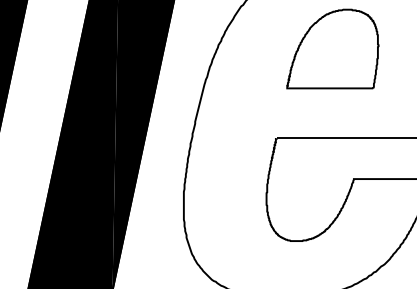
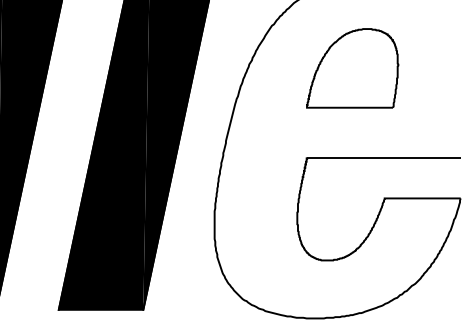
part: (332, 49) -> (352, 68), moved

